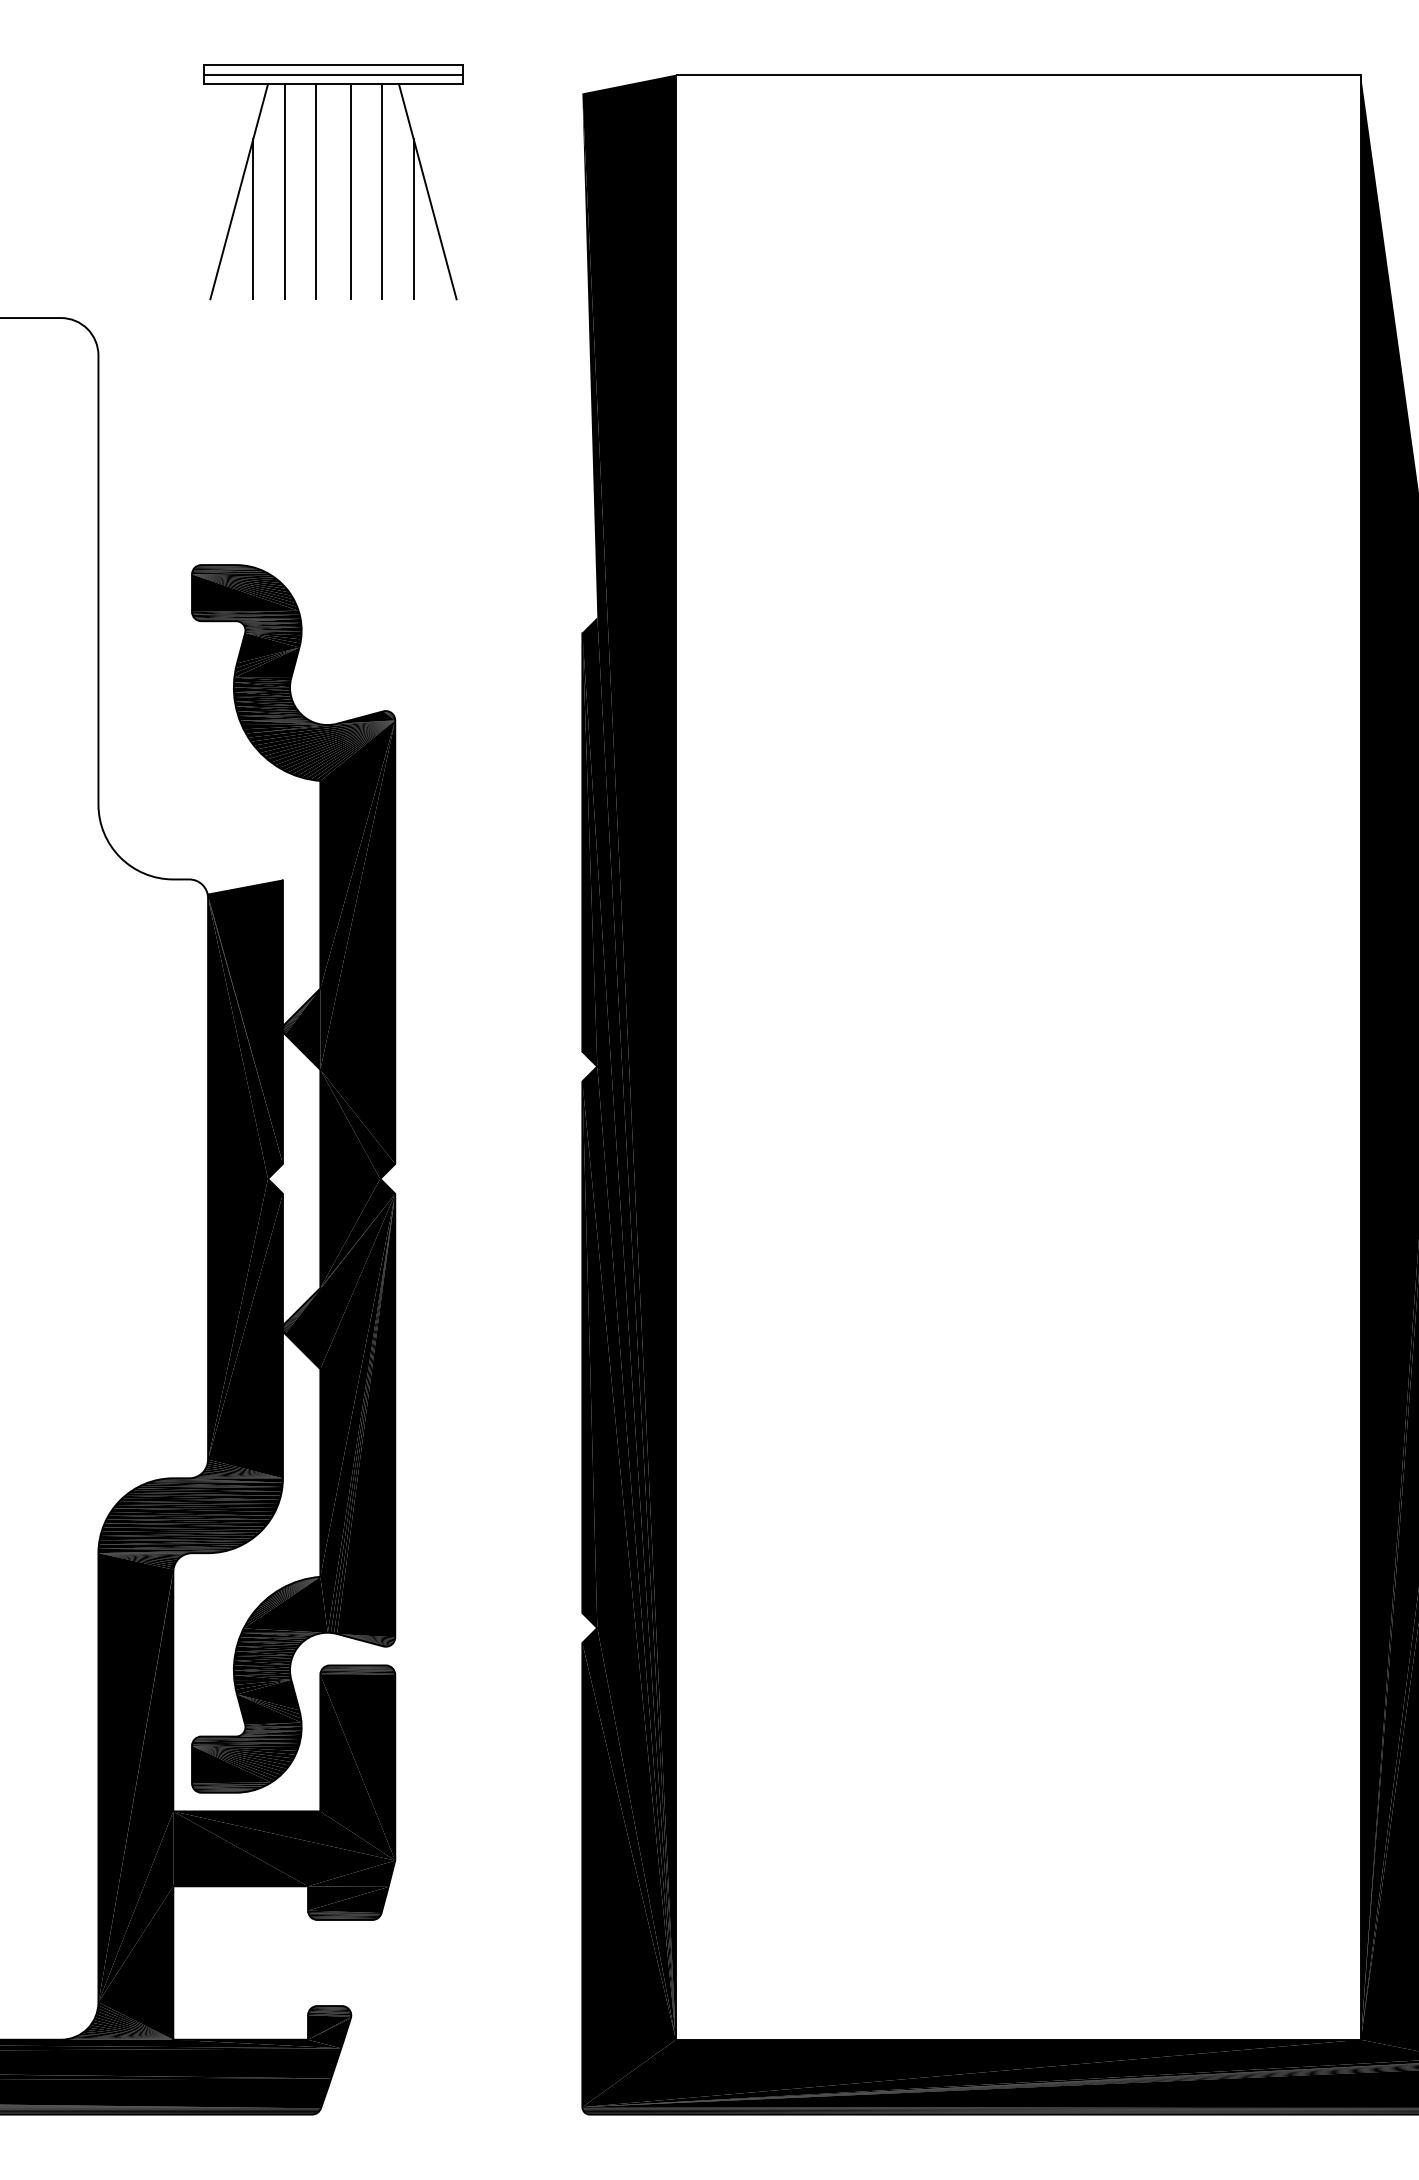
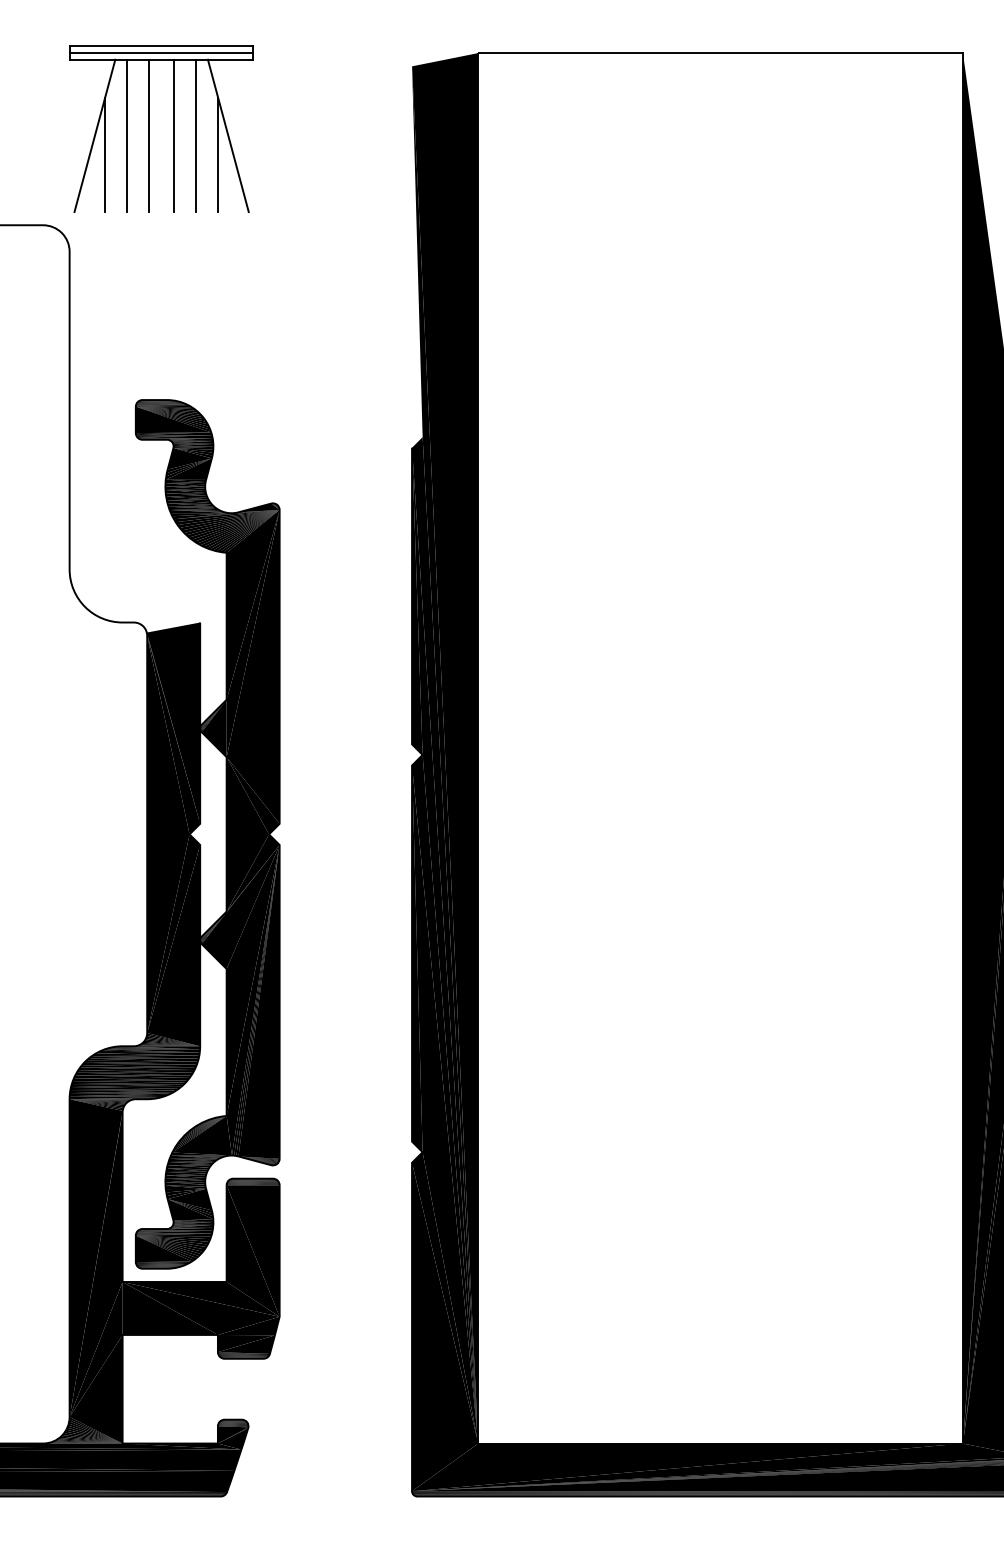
part: (316, 182) -> (149, 129), moved

